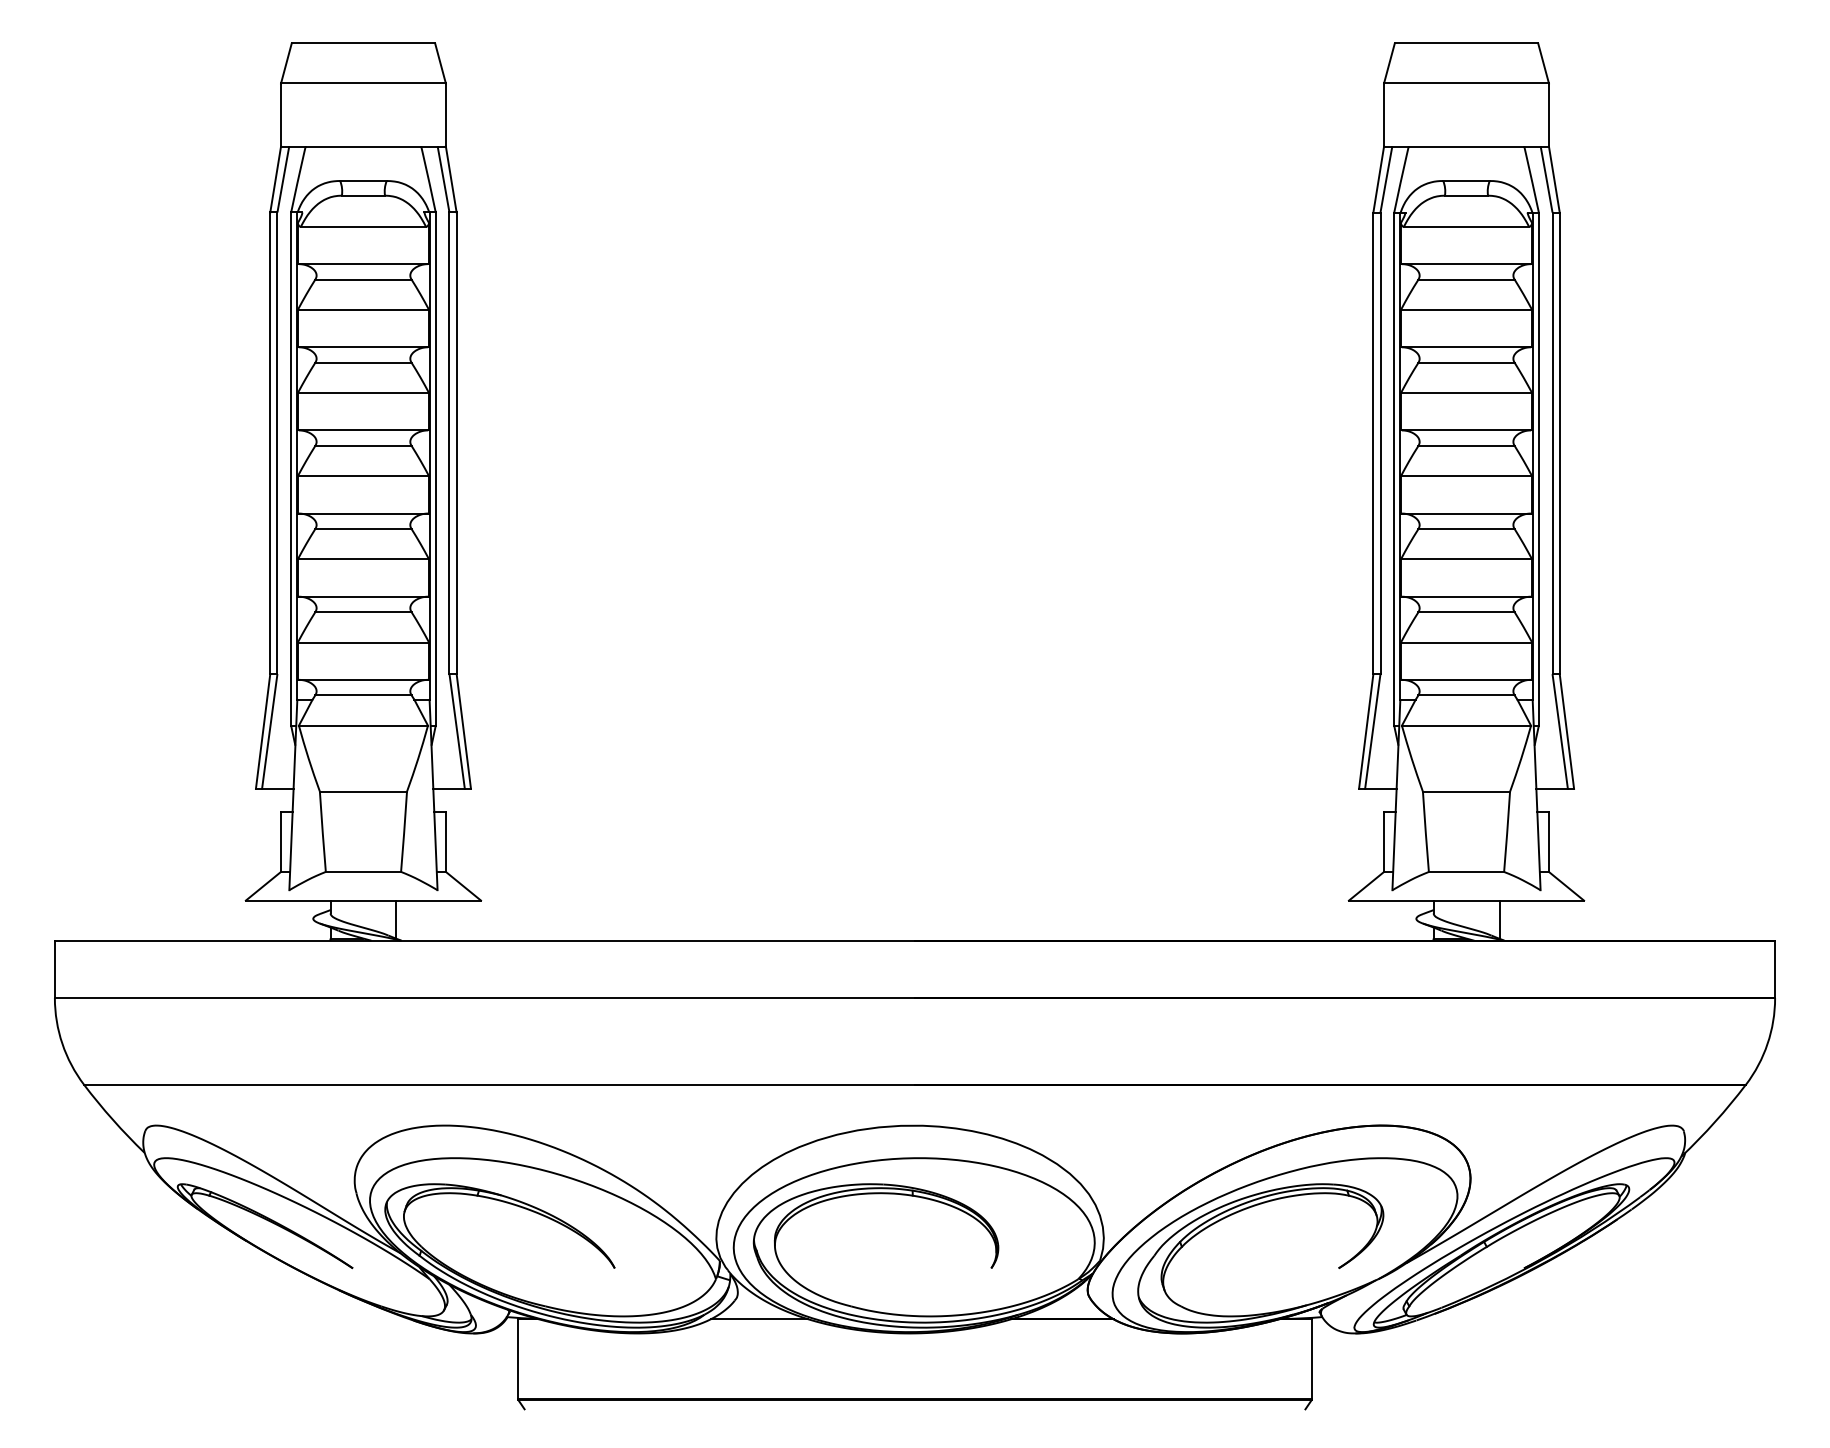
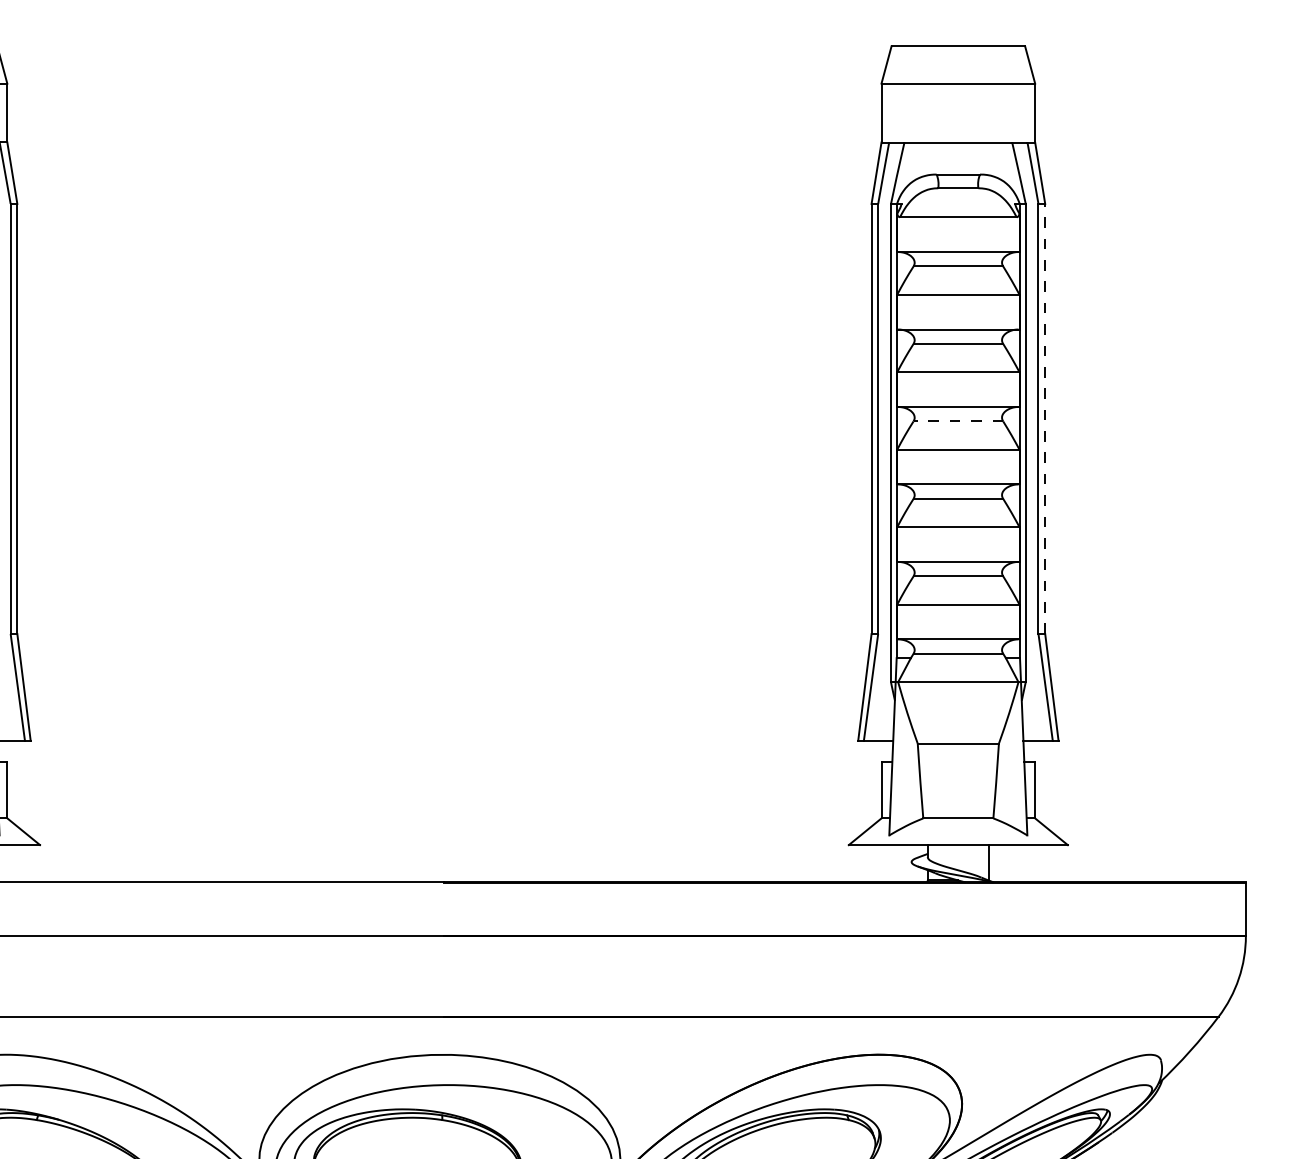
line: (1559, 443) -> (1044, 419), solid -> dashed
line: (1466, 445) -> (958, 421), solid -> dashed

